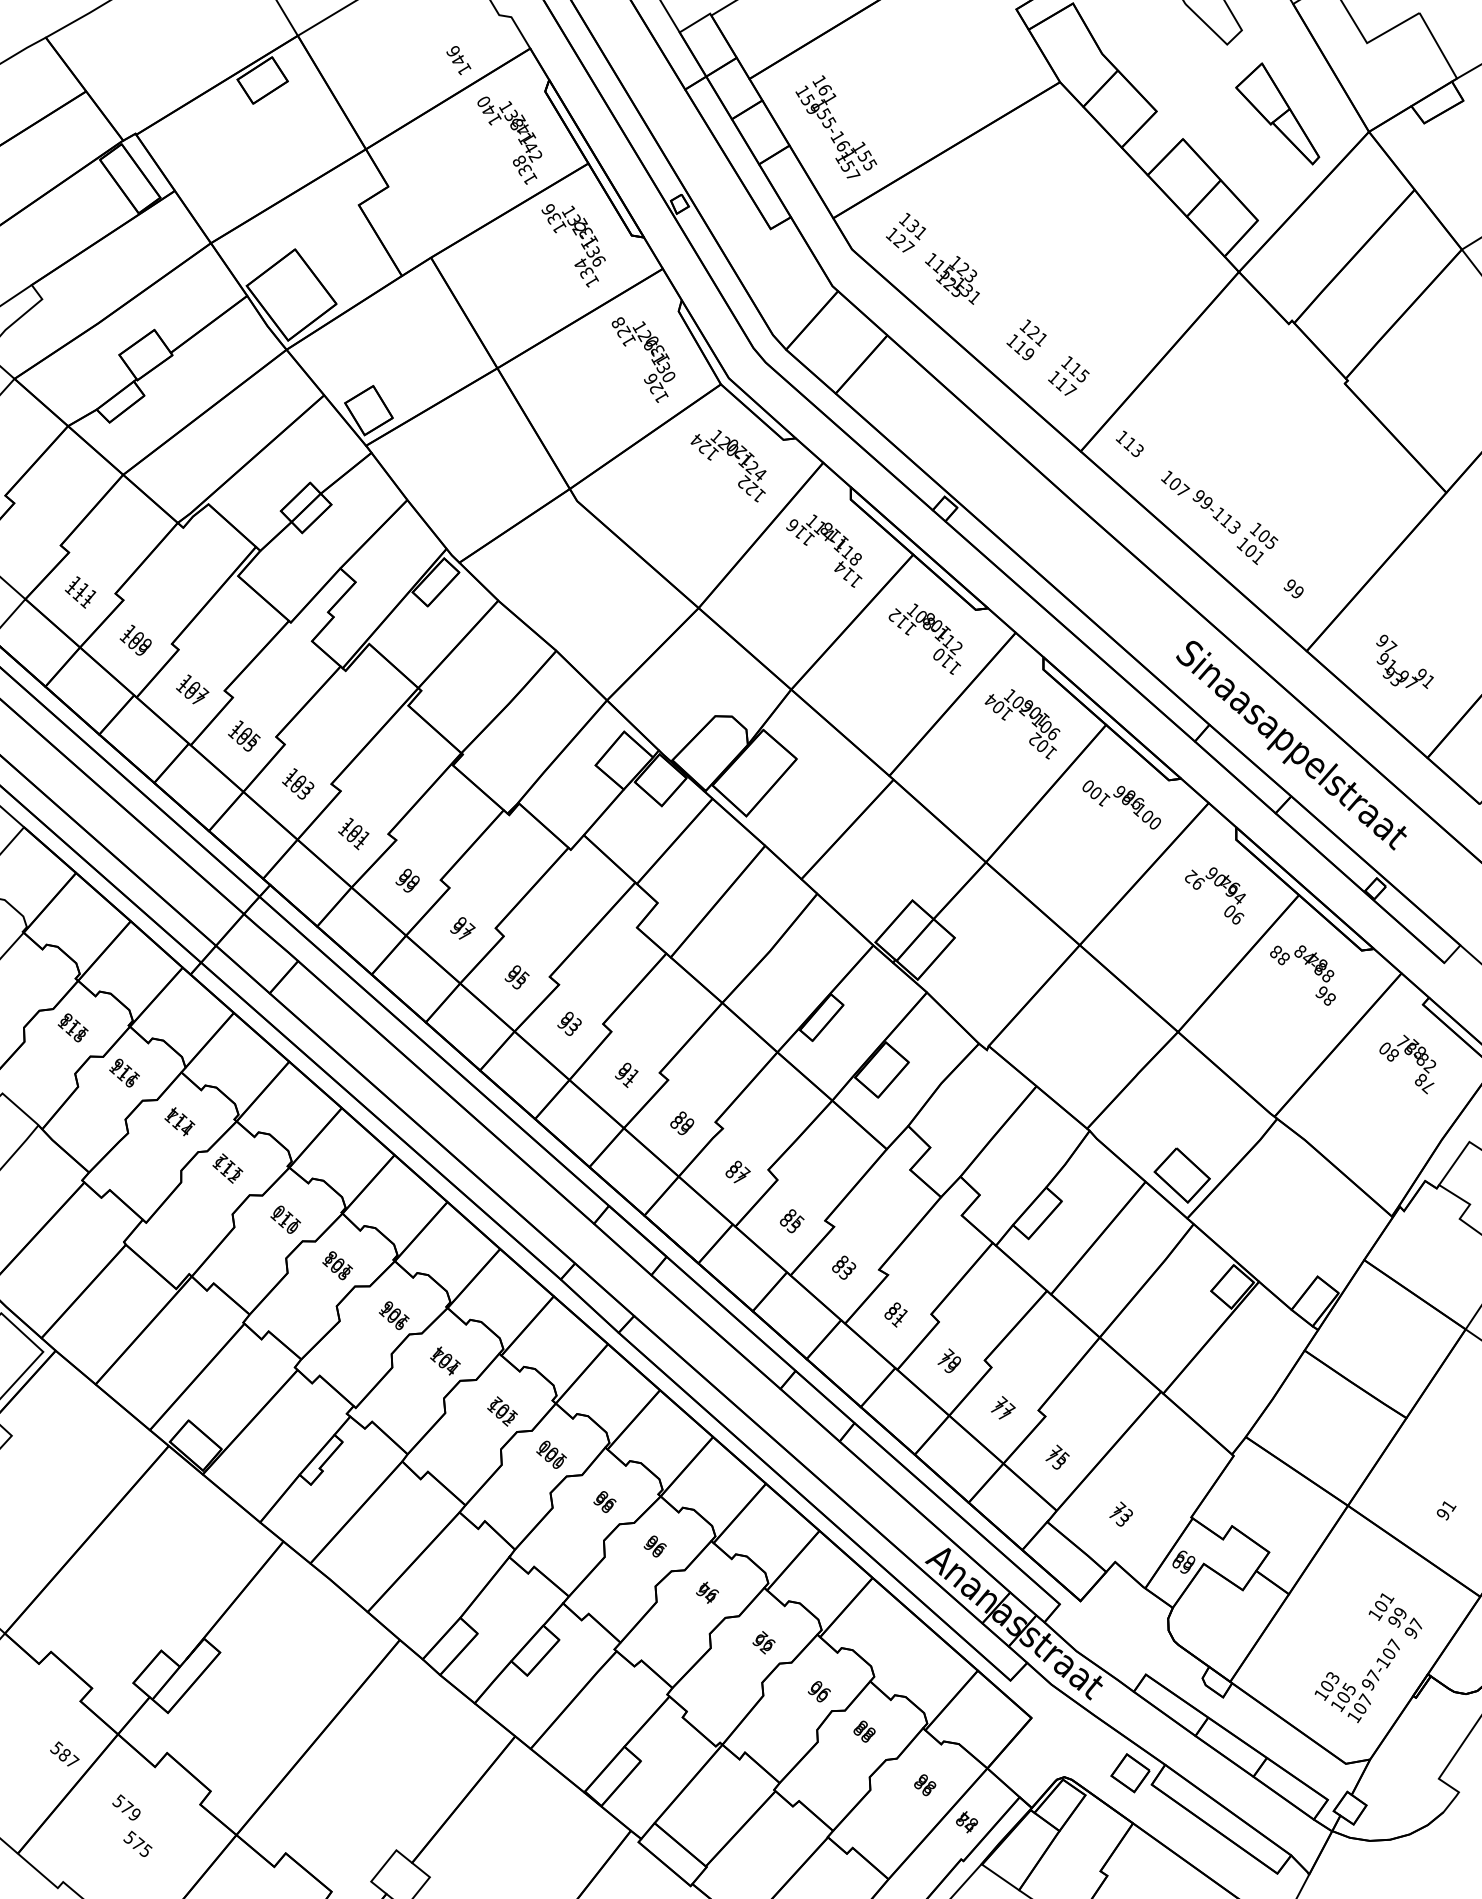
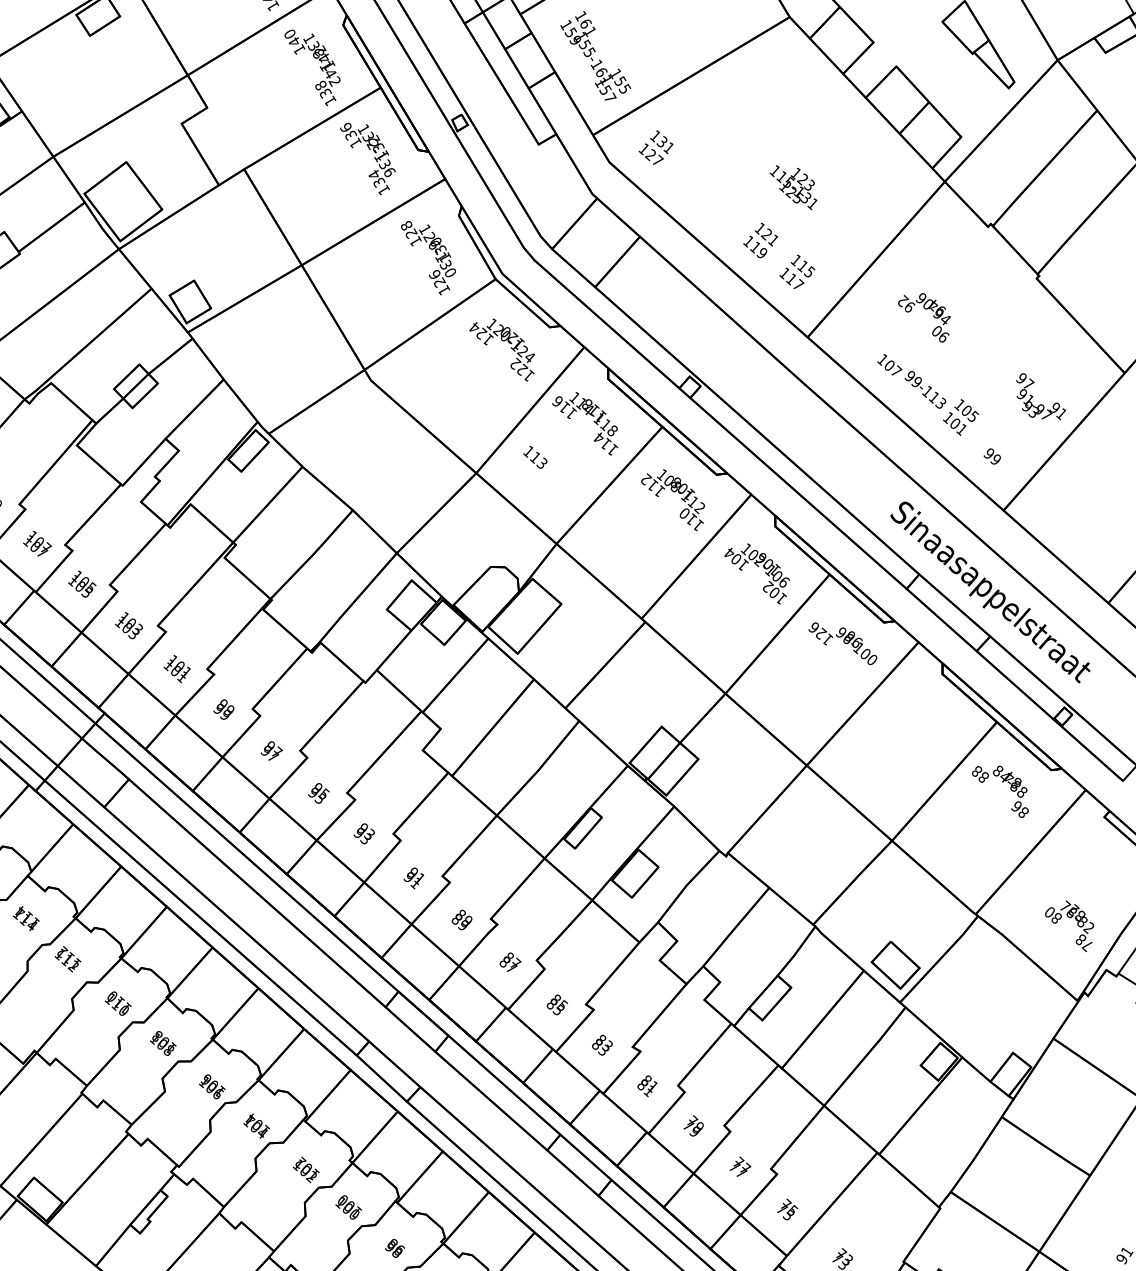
text: (952, 278) -> (793, 187), moved
text: (1129, 443) -> (535, 457), moved
text: (1404, 661) -> (1040, 396), moved
text: (1092, 790) -> (817, 631), 100 -> 126
text: (1215, 895) -> (924, 317), moved
text: (1407, 1064) -> (1069, 926), moved

